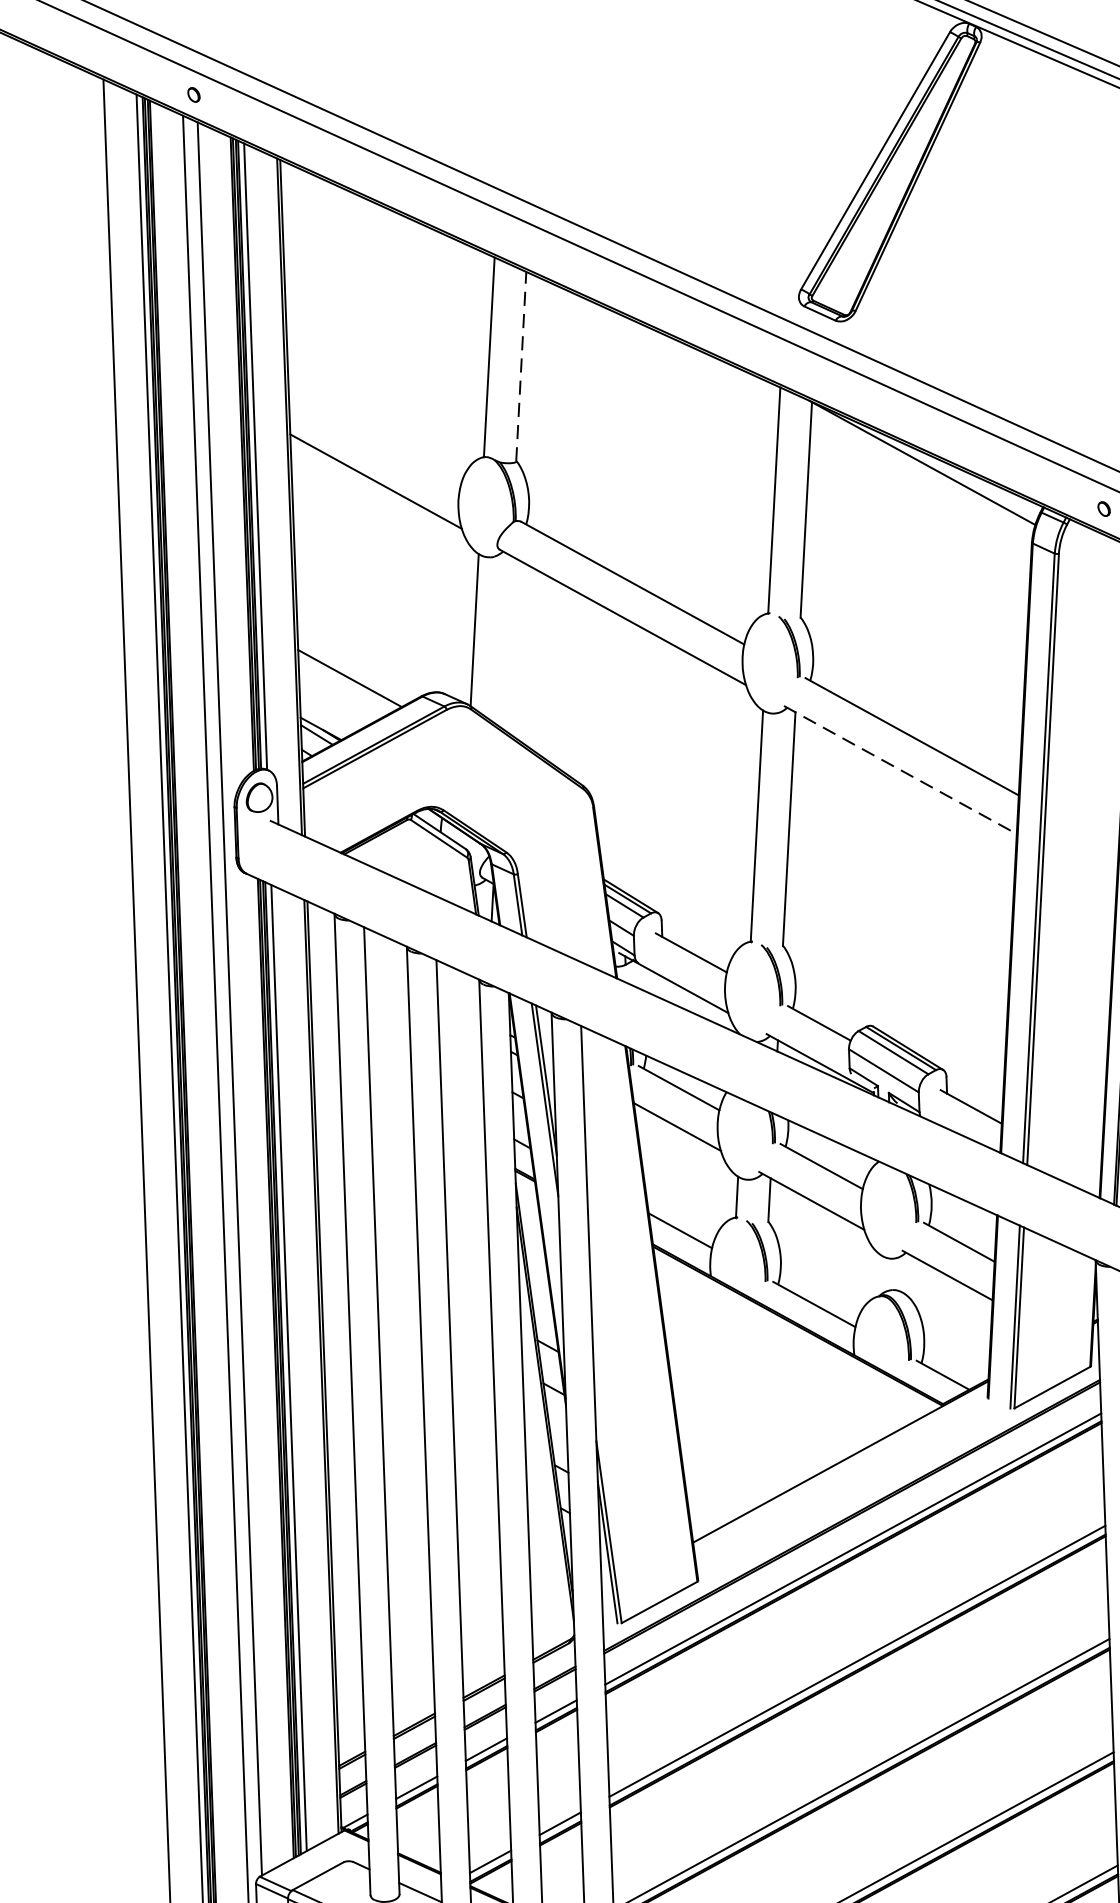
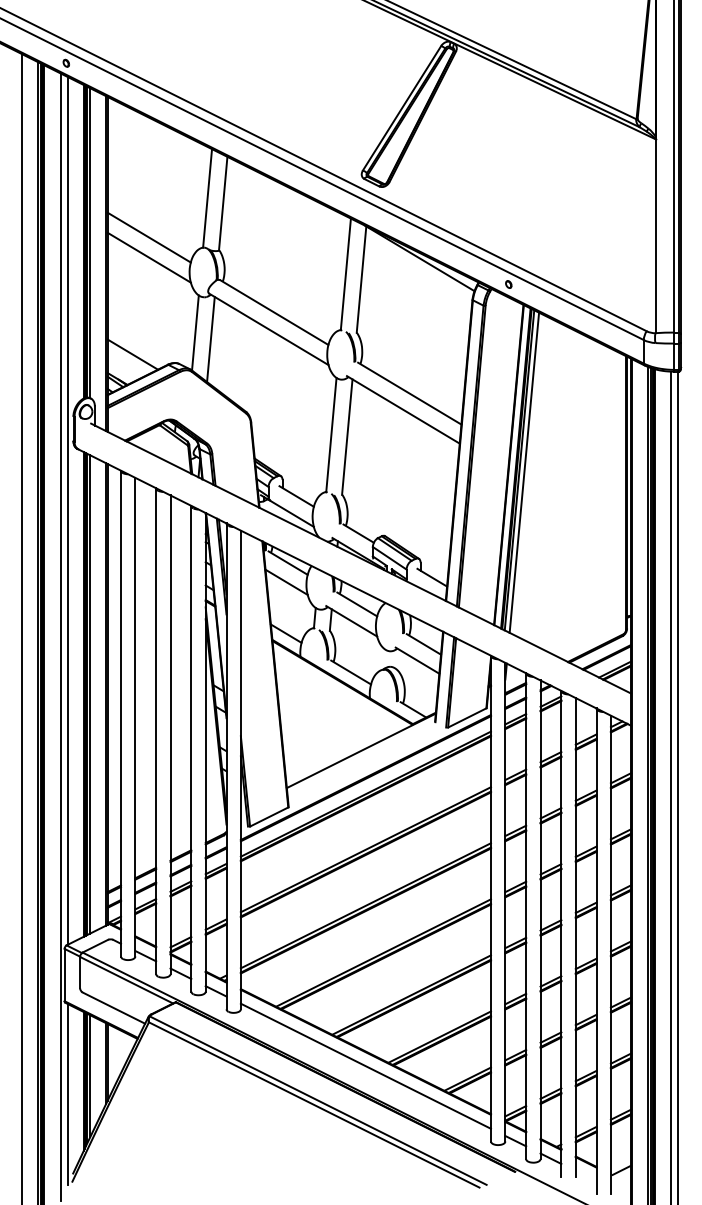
line: (521, 366) -> (223, 203), dashed -> solid
line: (372, 440) -> (148, 237), added
line: (505, 642) -> (210, 339), added
line: (900, 769) -> (403, 409), dashed -> solid

